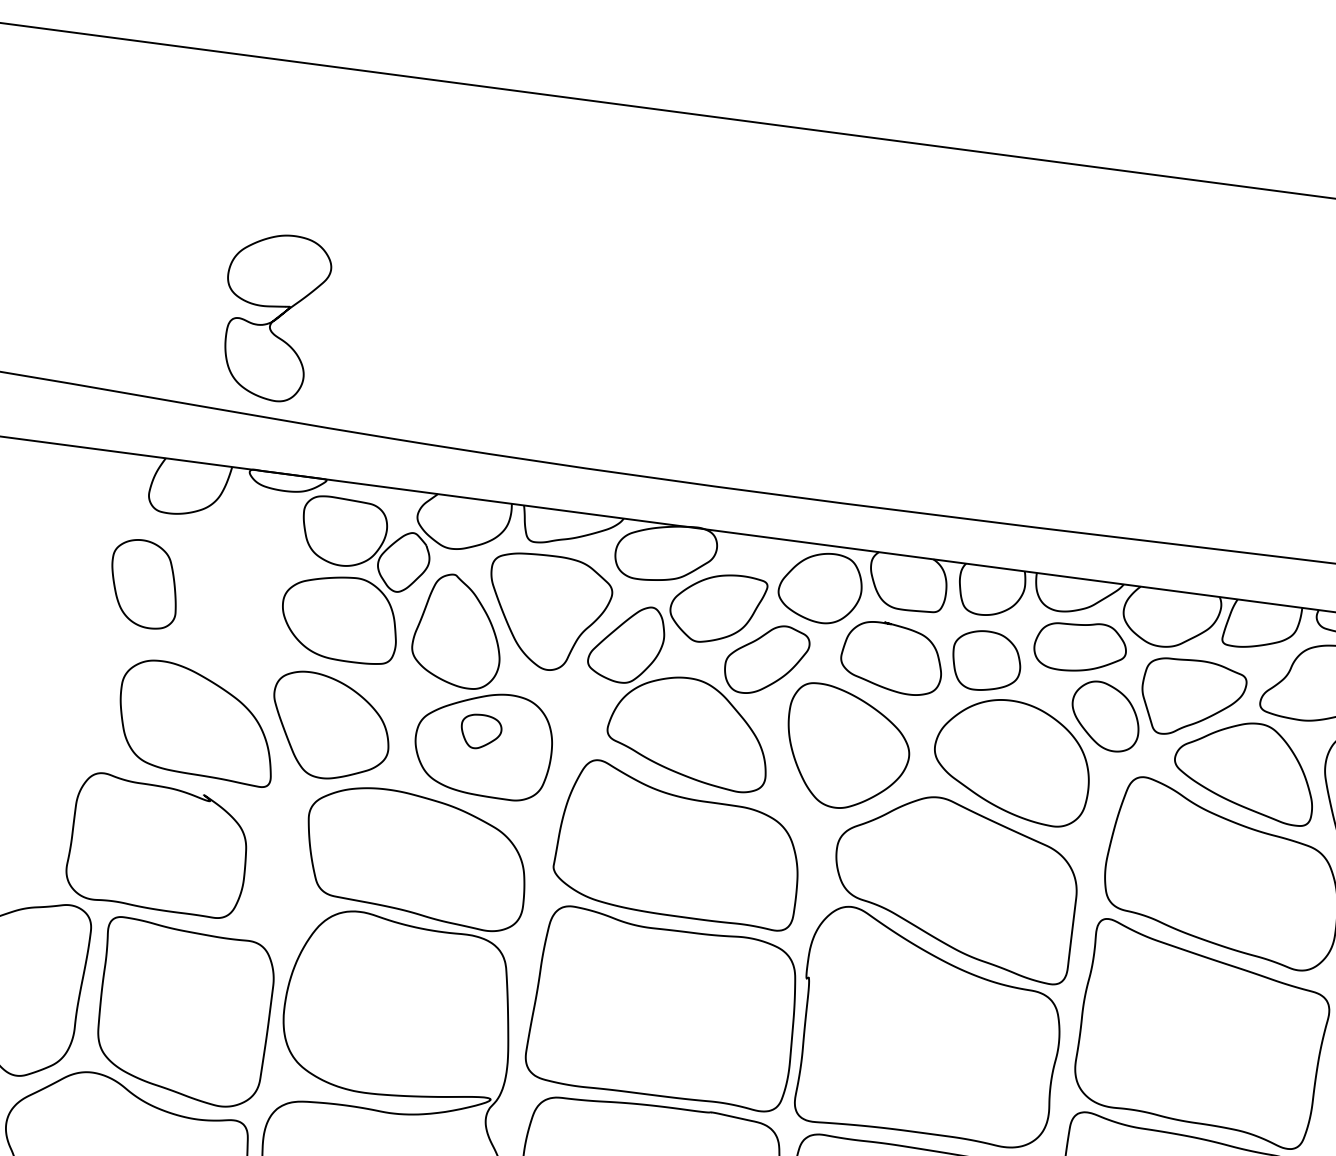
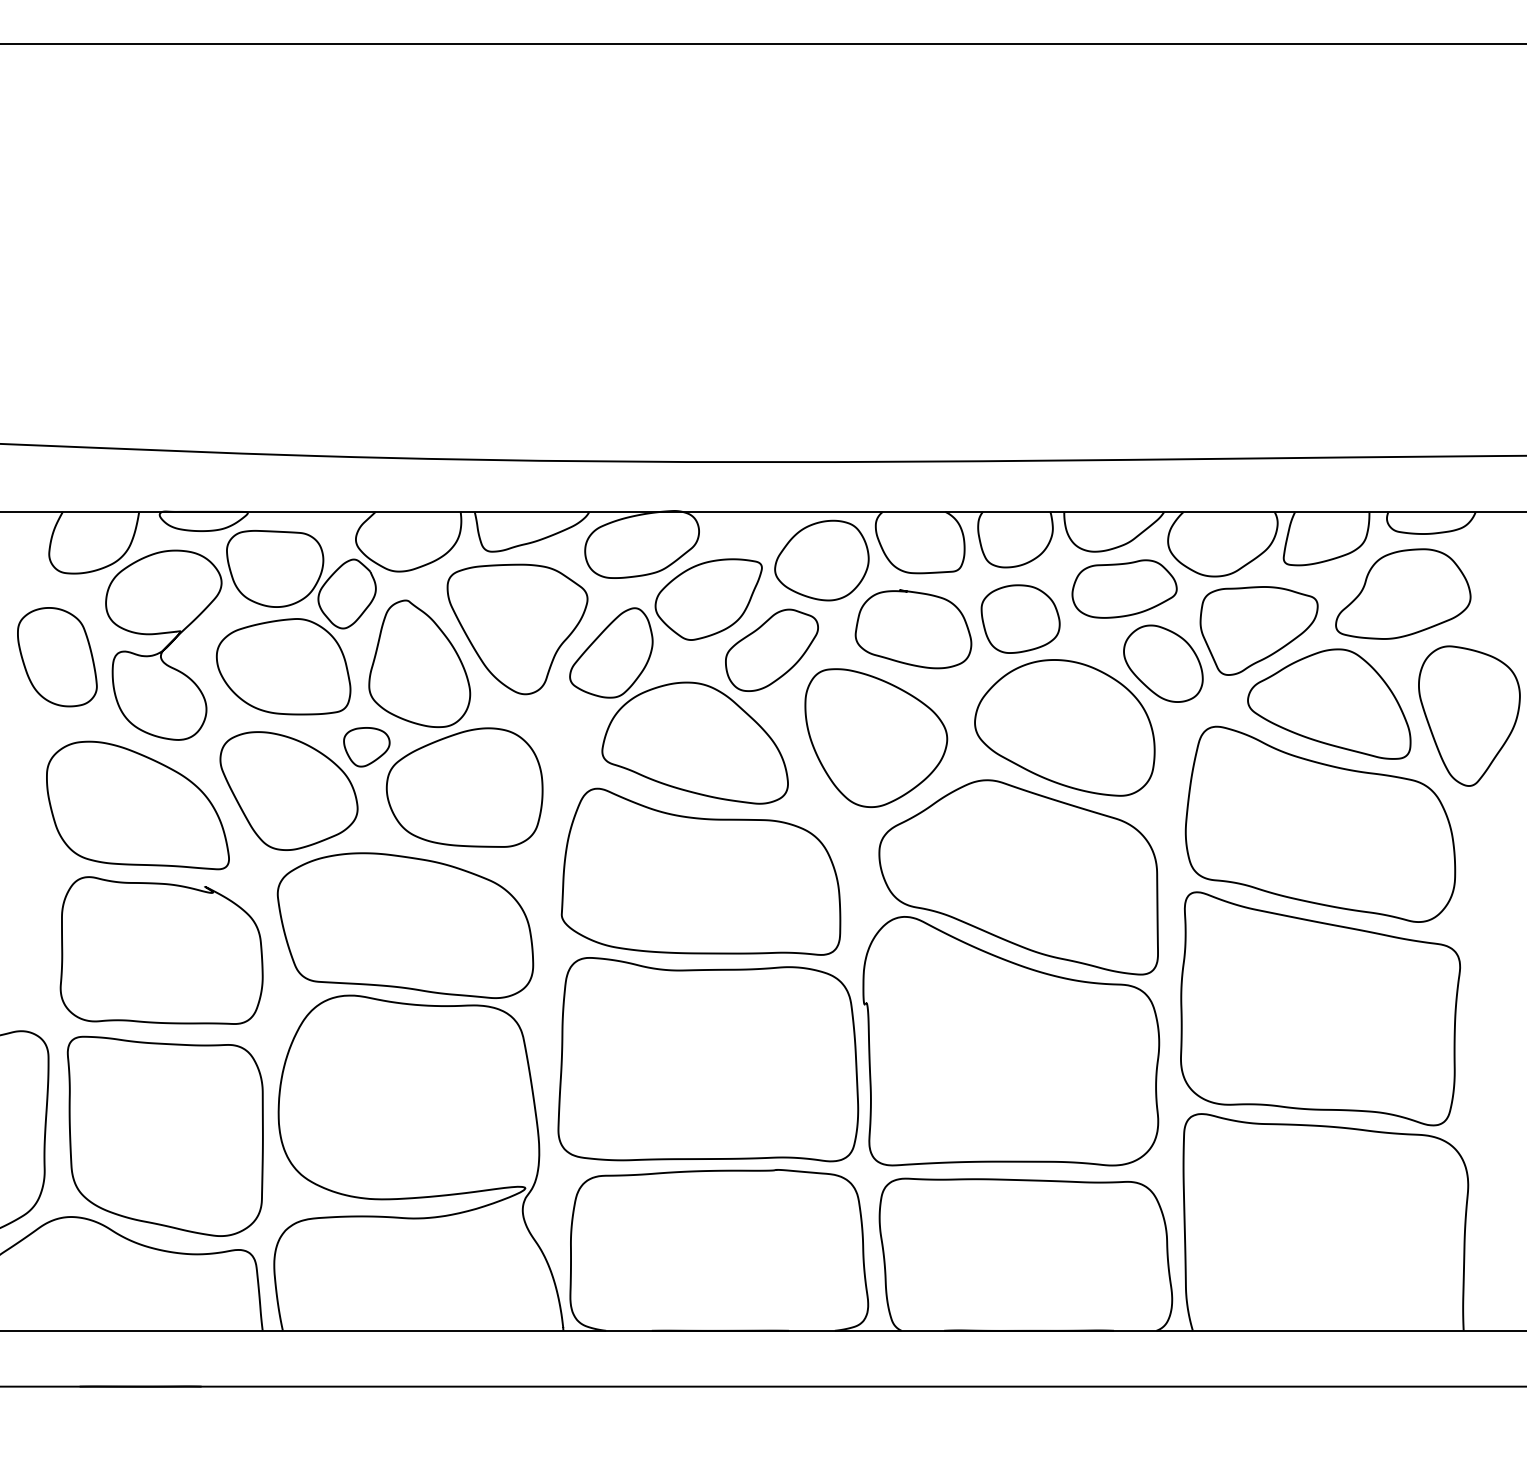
part: (273, 316) -> (163, 644), moved
part: (480, 732) -> (366, 747), moved
part: (158, 845) -> (161, 950), moved

